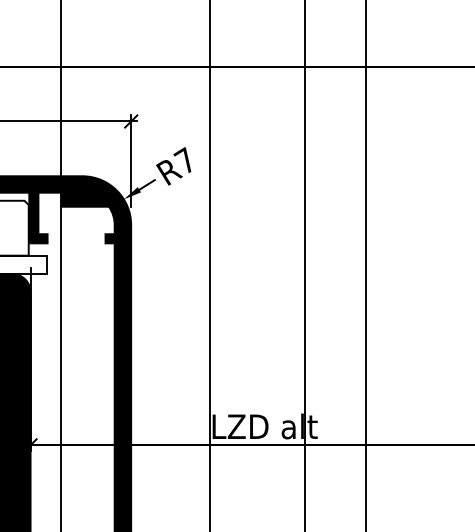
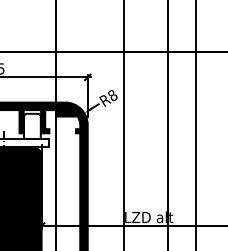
text: (185, 160) -> (112, 95), R7 -> R8

